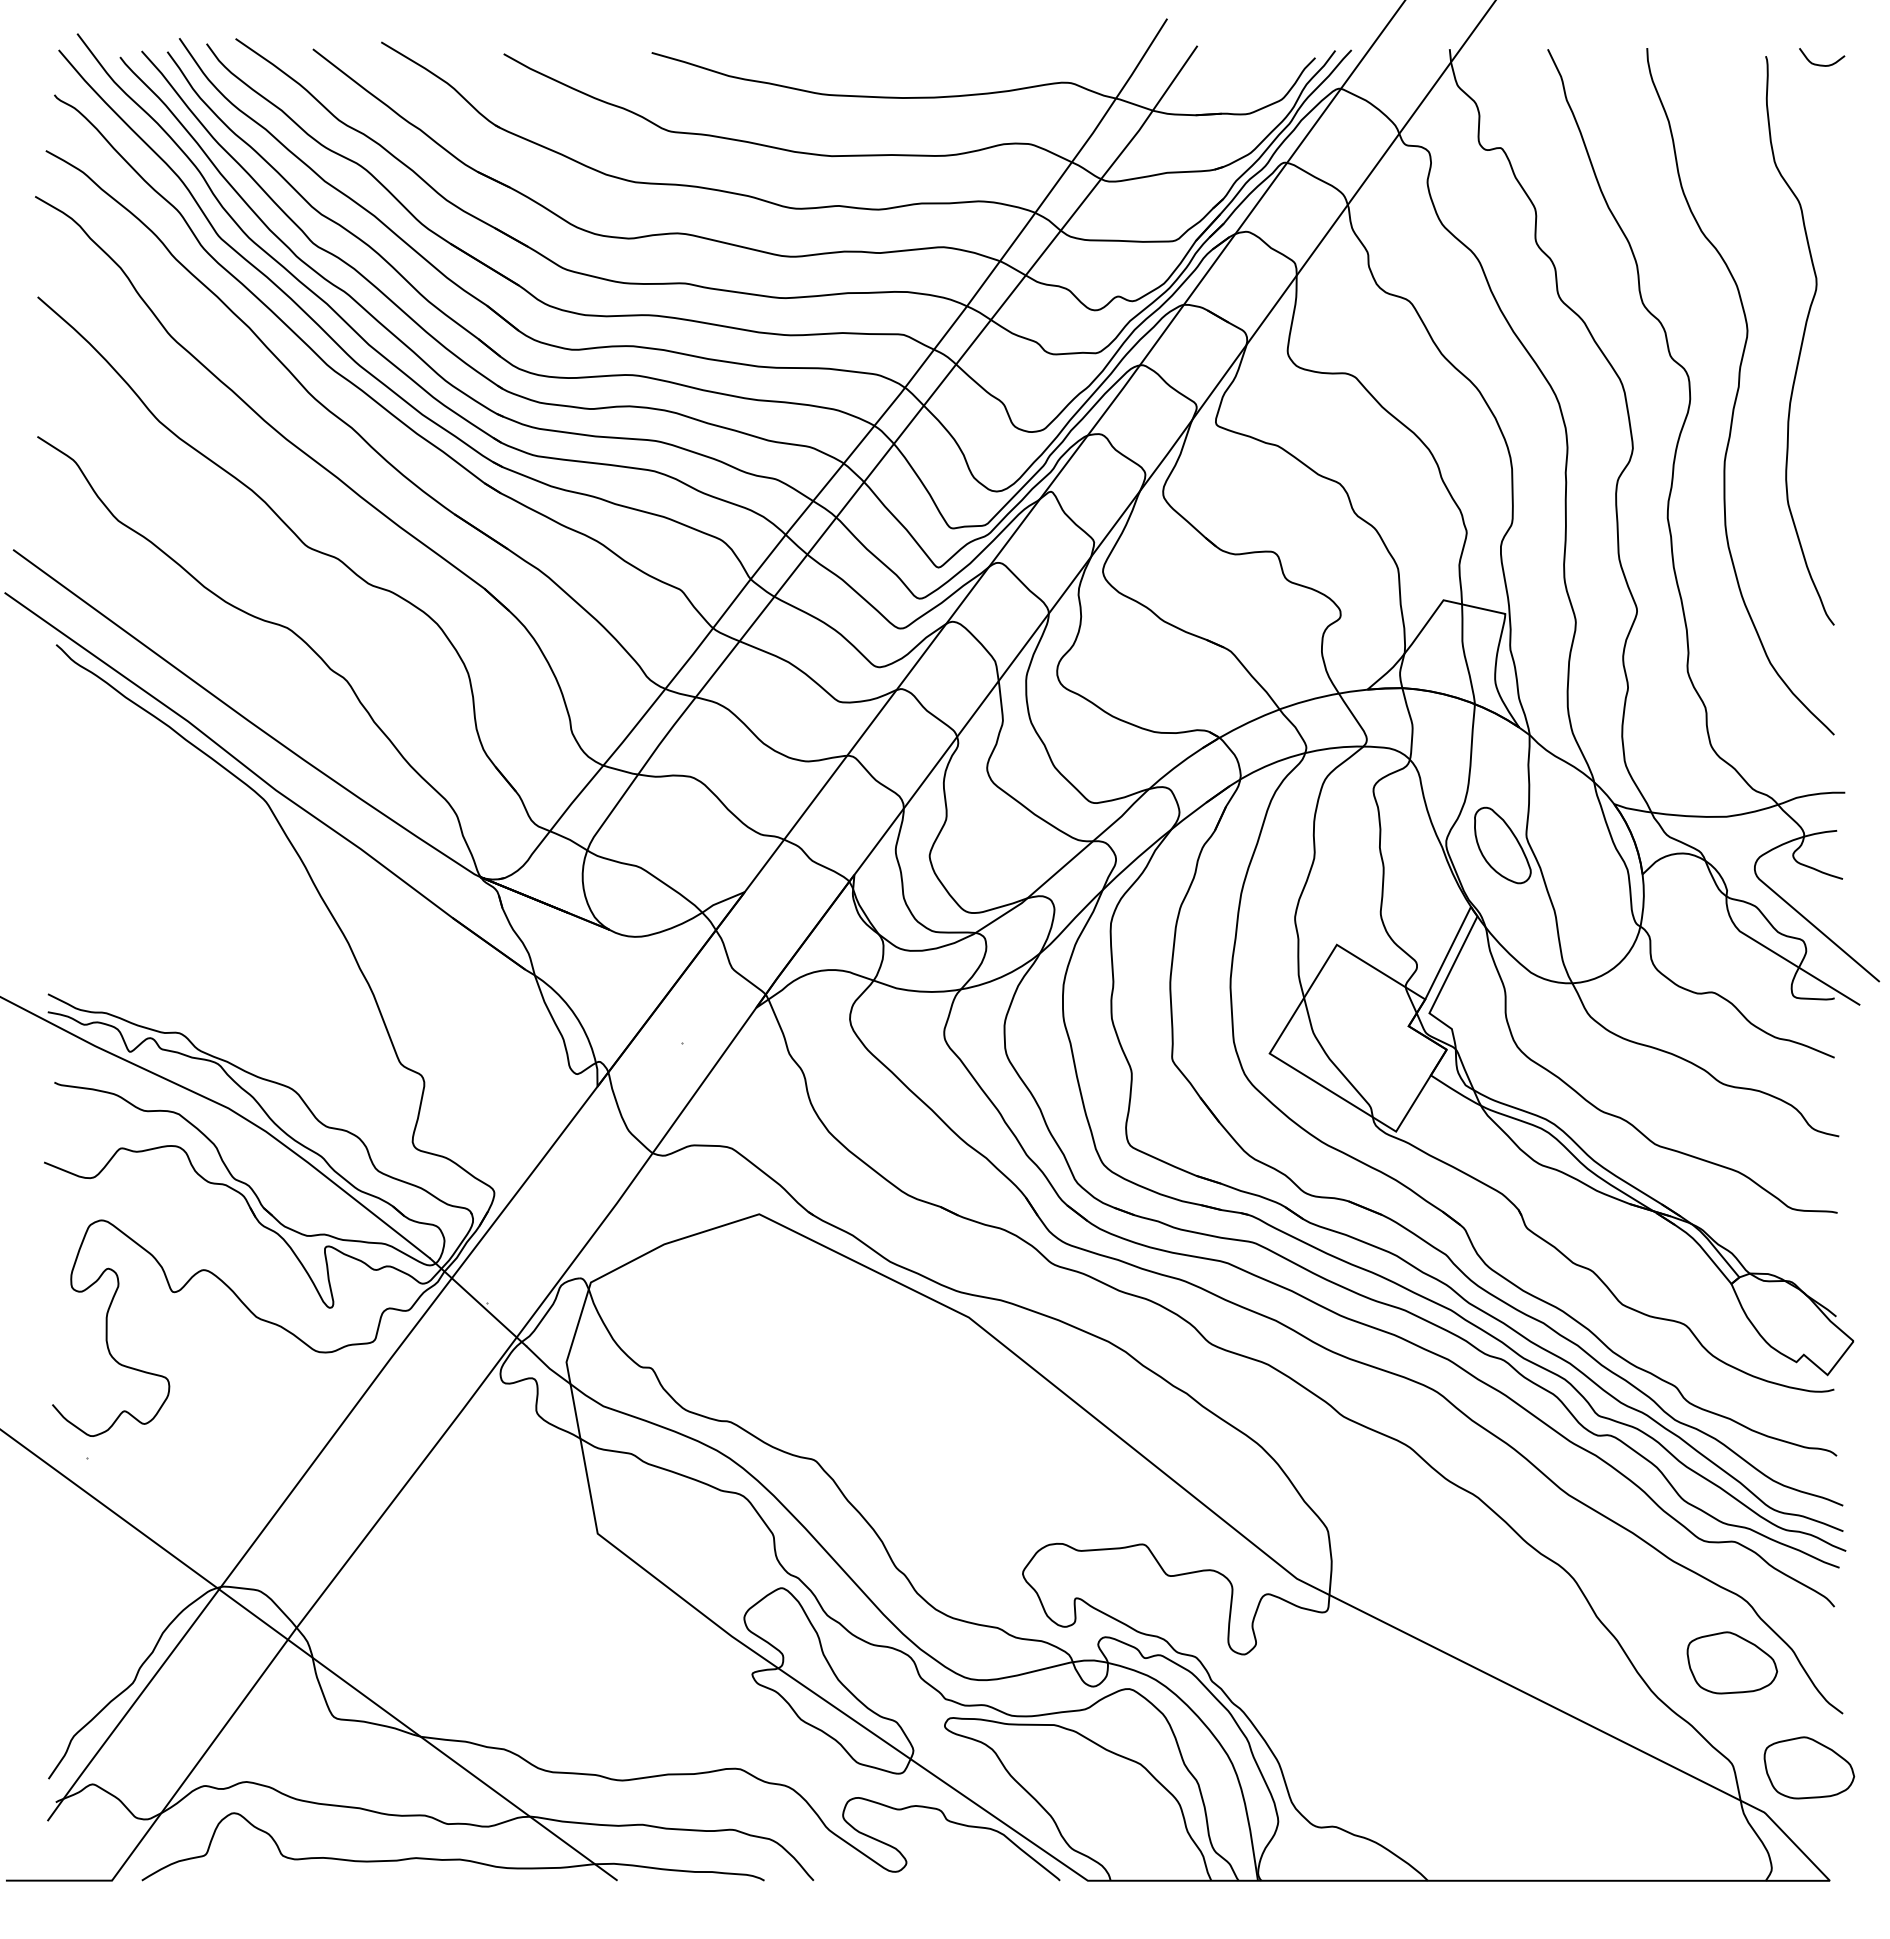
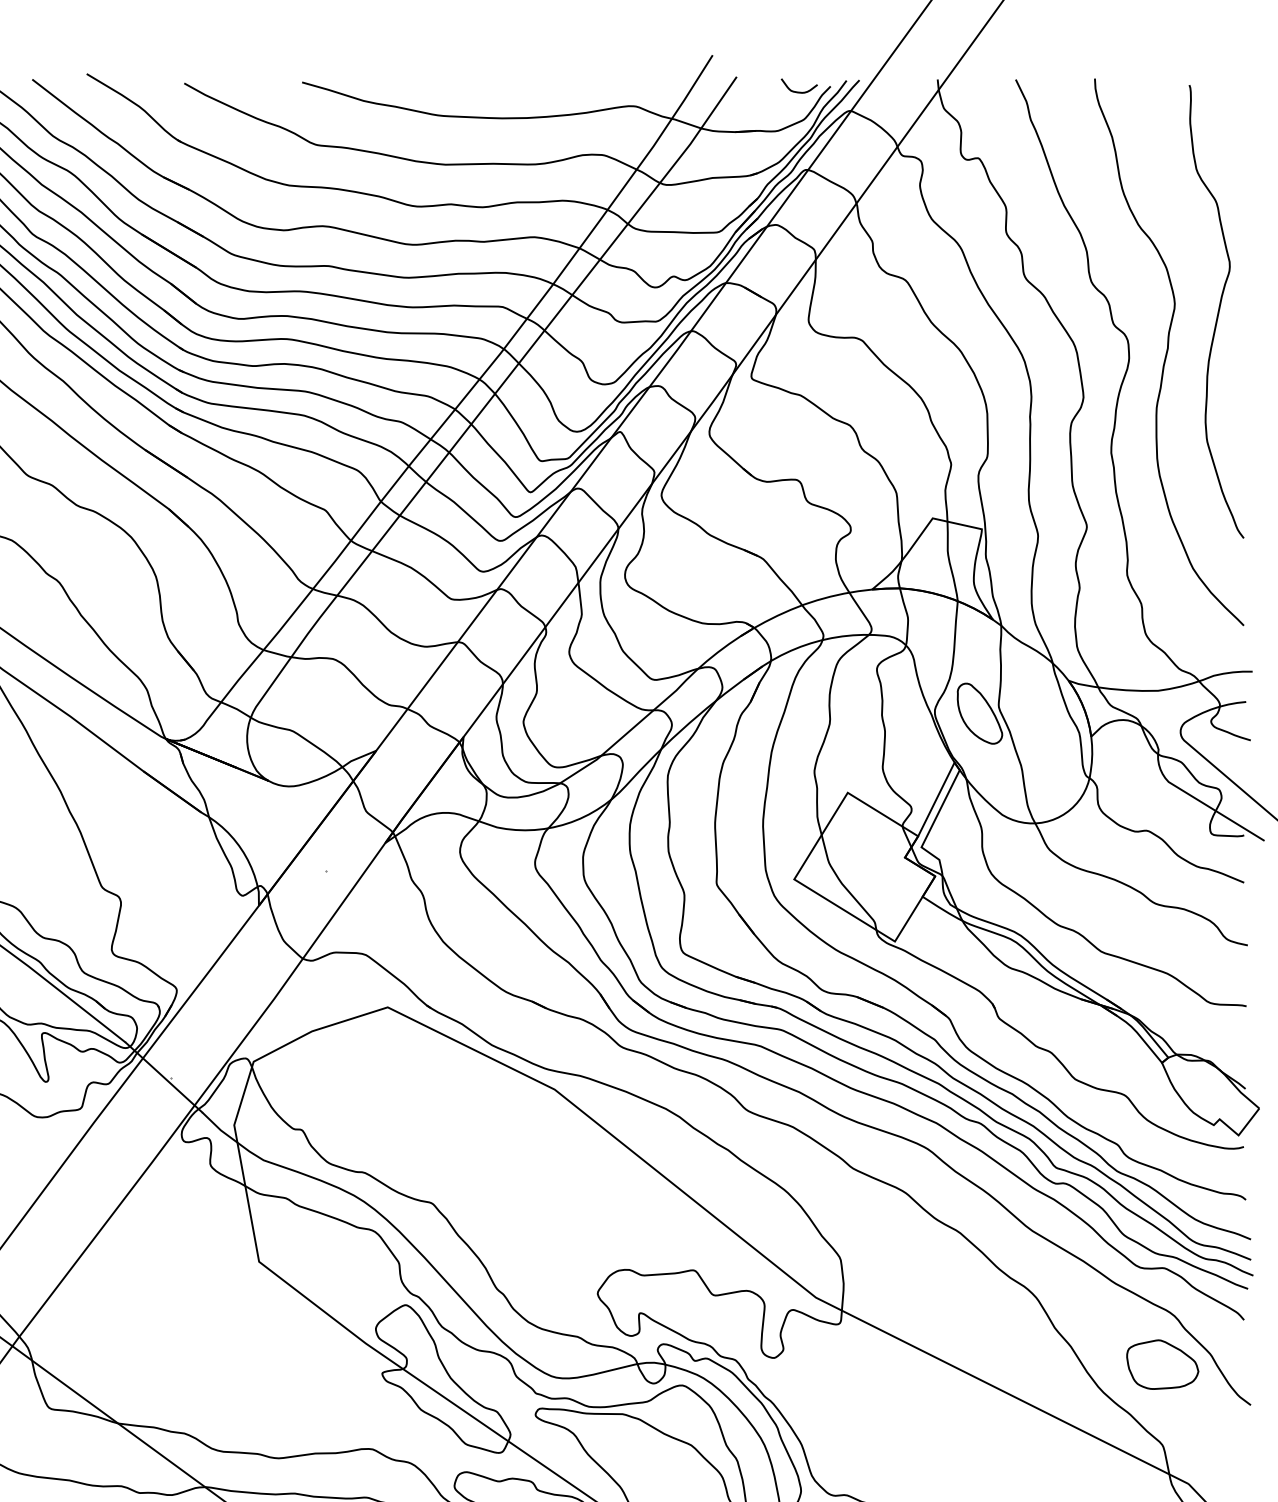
curve: (1822, 64) -> (799, 91), moved
part: (1809, 1767) -> (1224, 1447), removed

